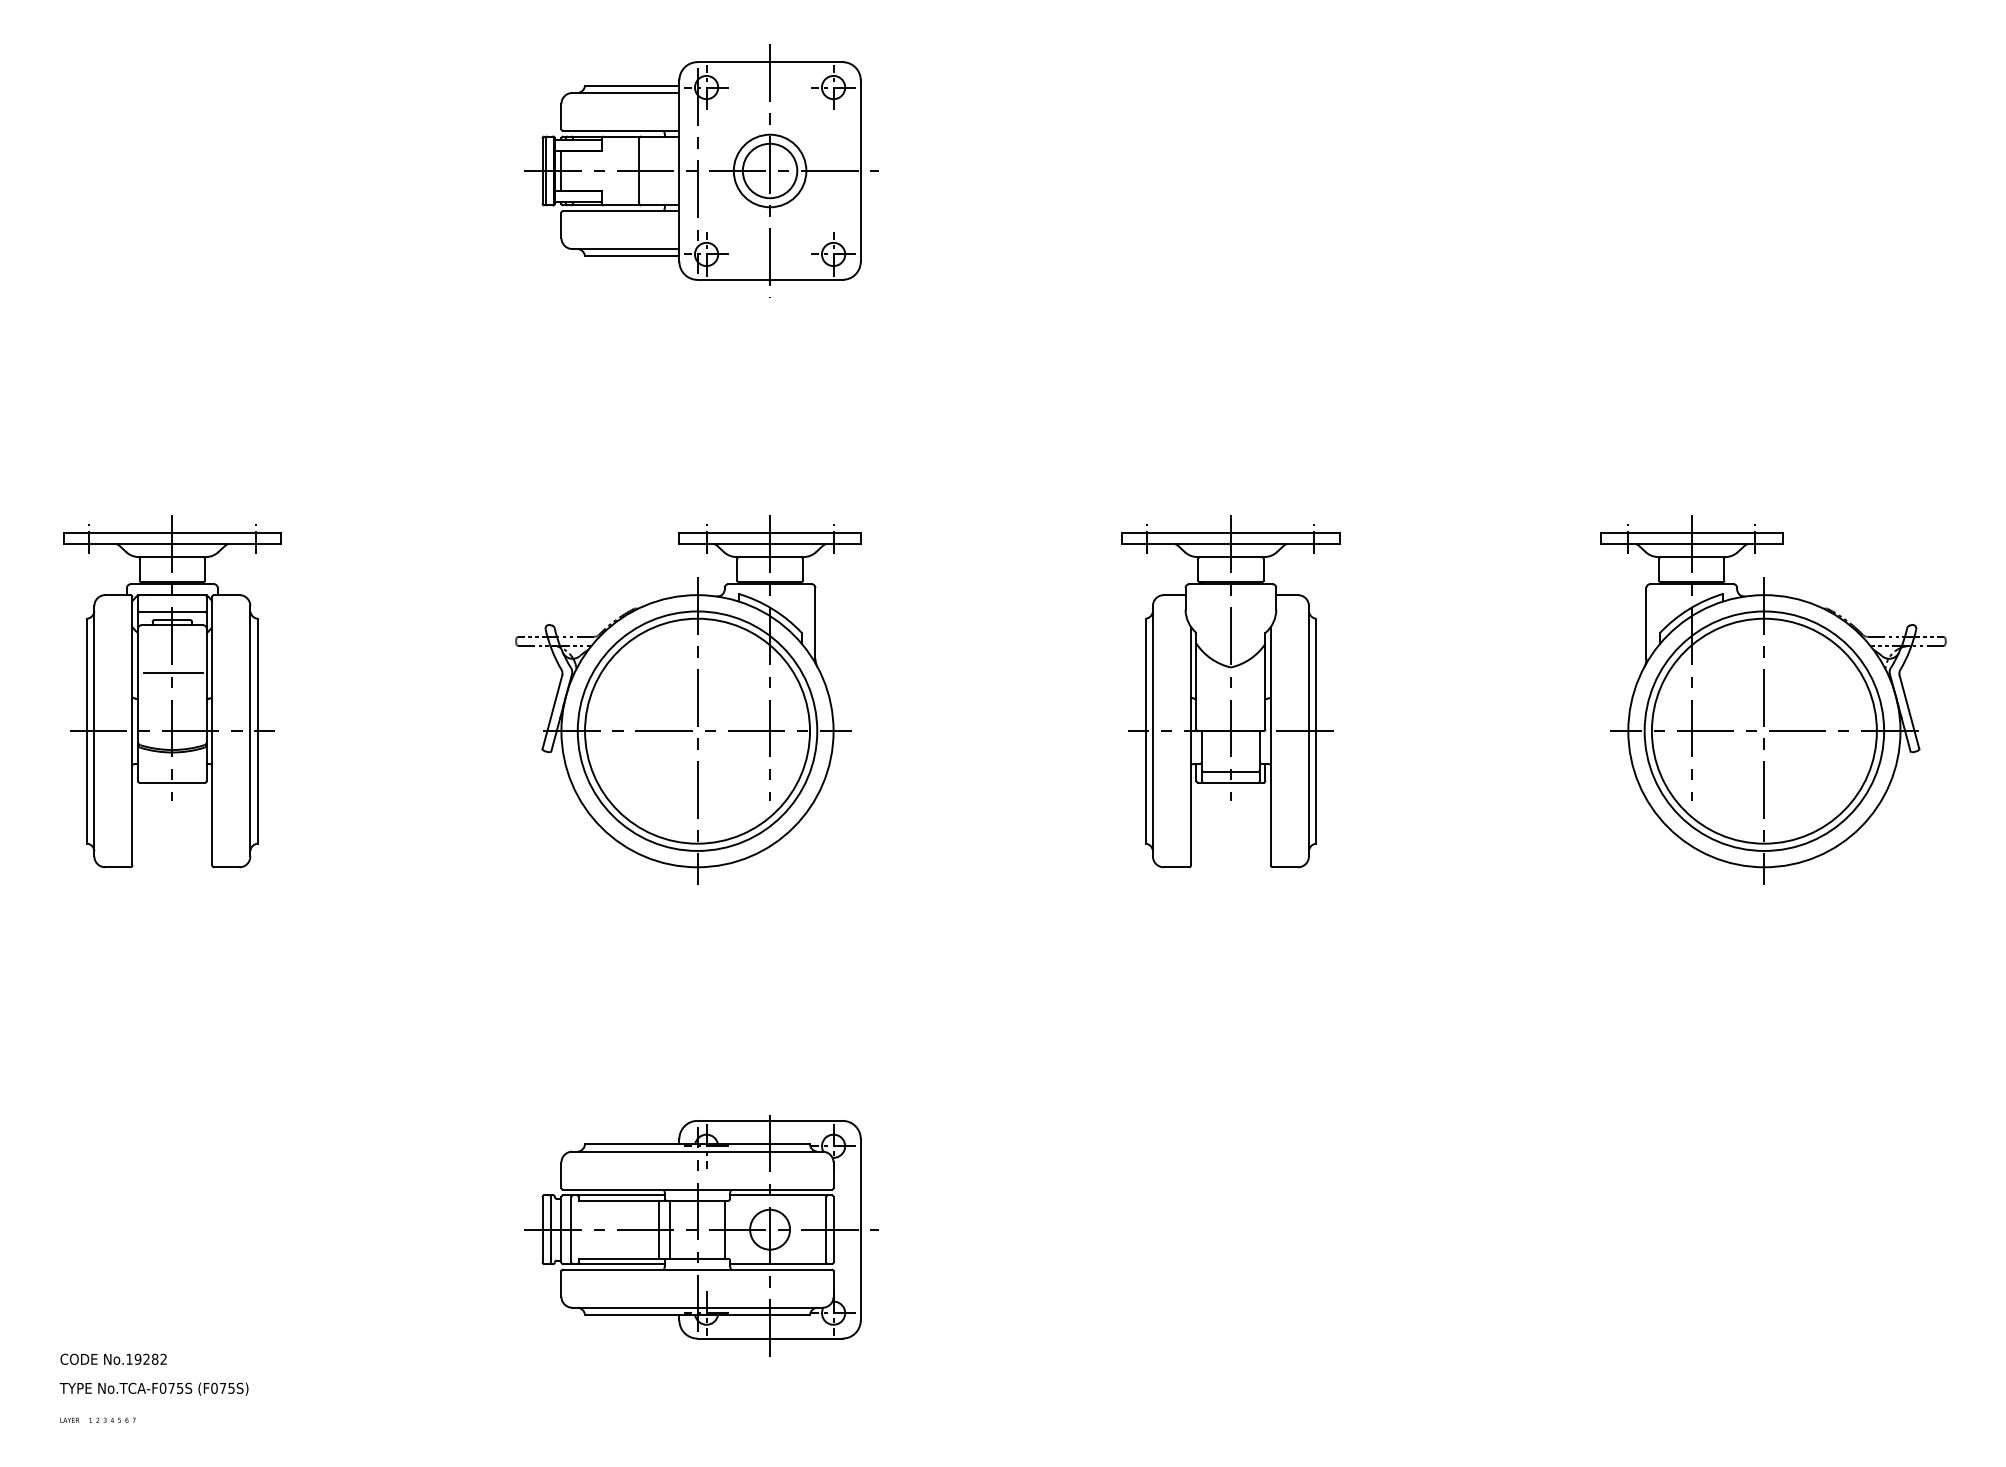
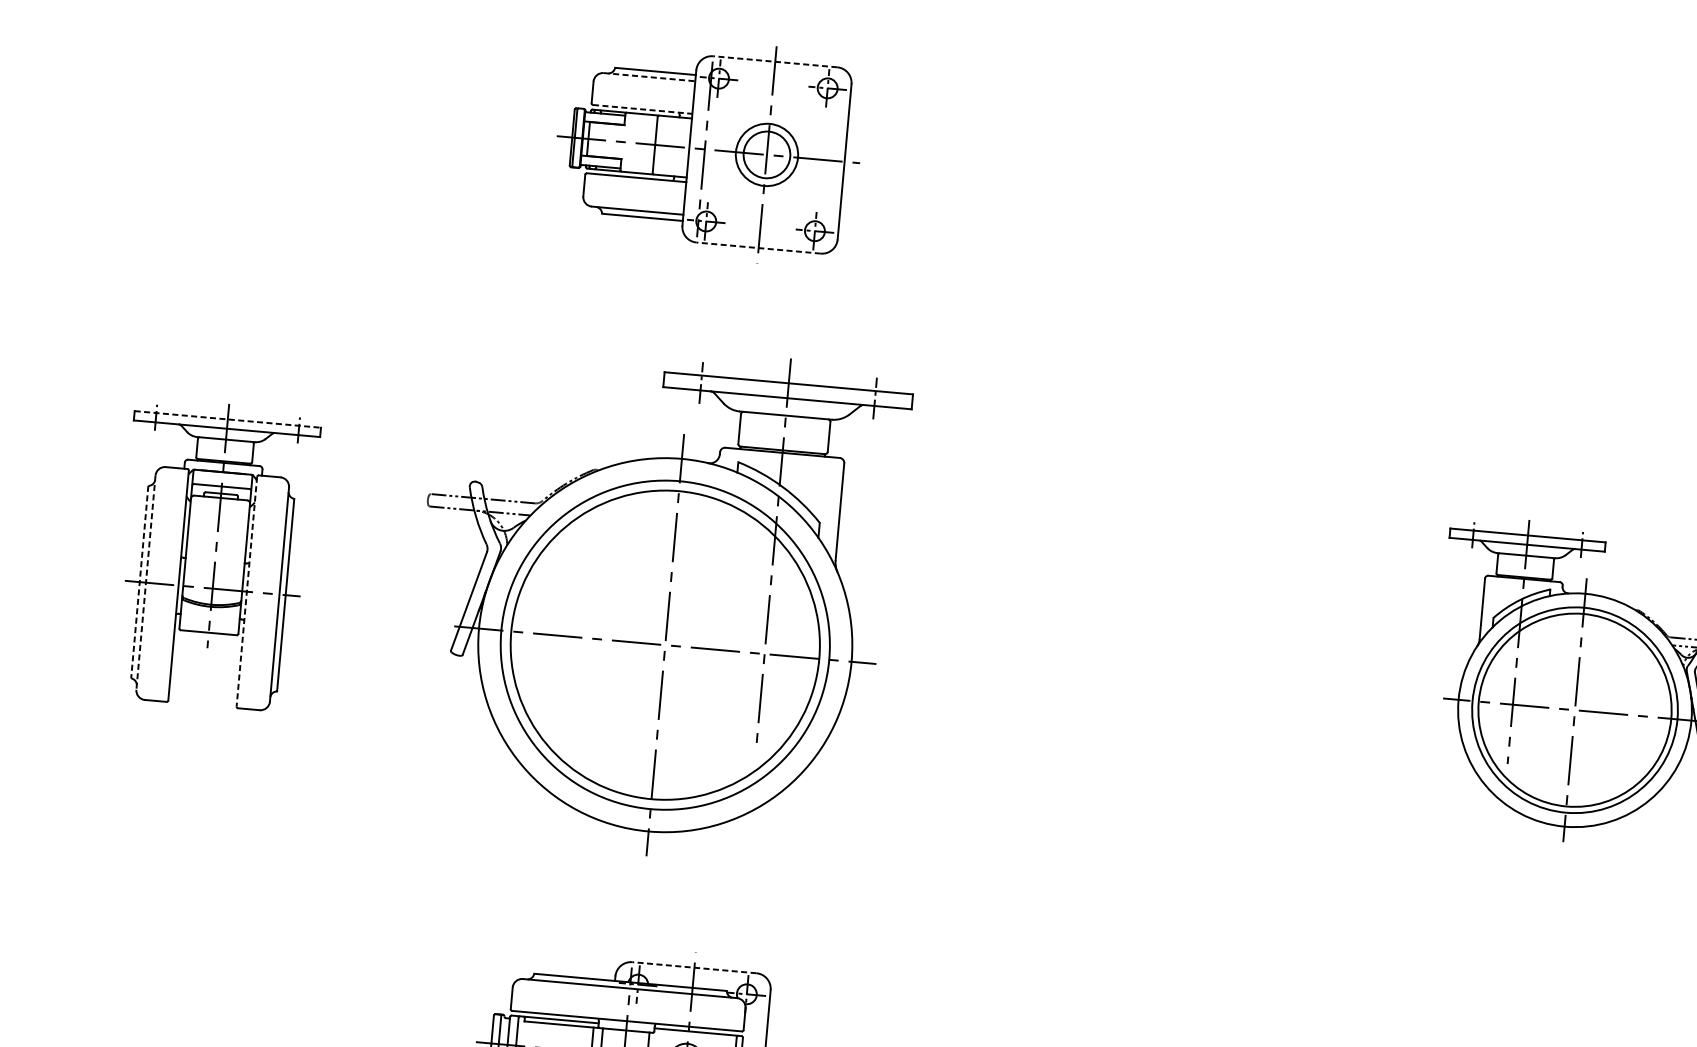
line: (770, 62) -> (775, 62), solid -> dashed
line: (625, 93) -> (649, 77), solid -> dashed
line: (621, 131) -> (642, 109), solid -> dashed
line: (770, 279) -> (759, 247), solid -> dashed
line: (172, 533) -> (227, 419), solid -> dashed
line: (173, 672) -> (218, 538), removed
part: (1230, 691) -> (1121, 635), removed
part: (688, 699) -> (656, 600), size x1.6
line: (87, 731) -> (140, 582), solid -> dashed
line: (94, 731) -> (146, 582), solid -> dashed
line: (212, 731) -> (247, 591), solid -> dashed
line: (770, 1120) -> (694, 967), solid -> dashed

